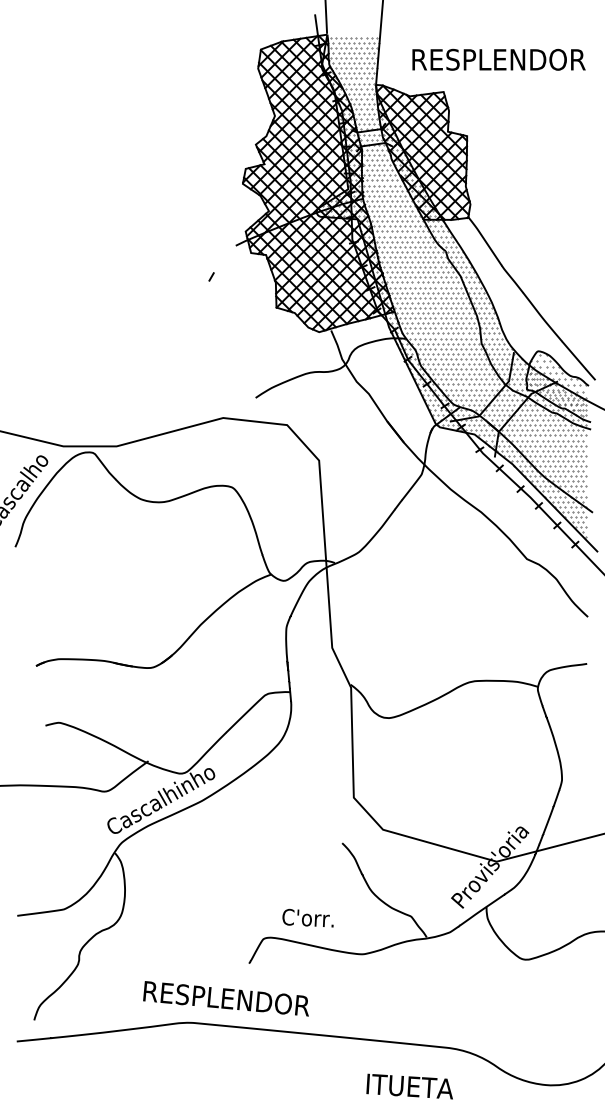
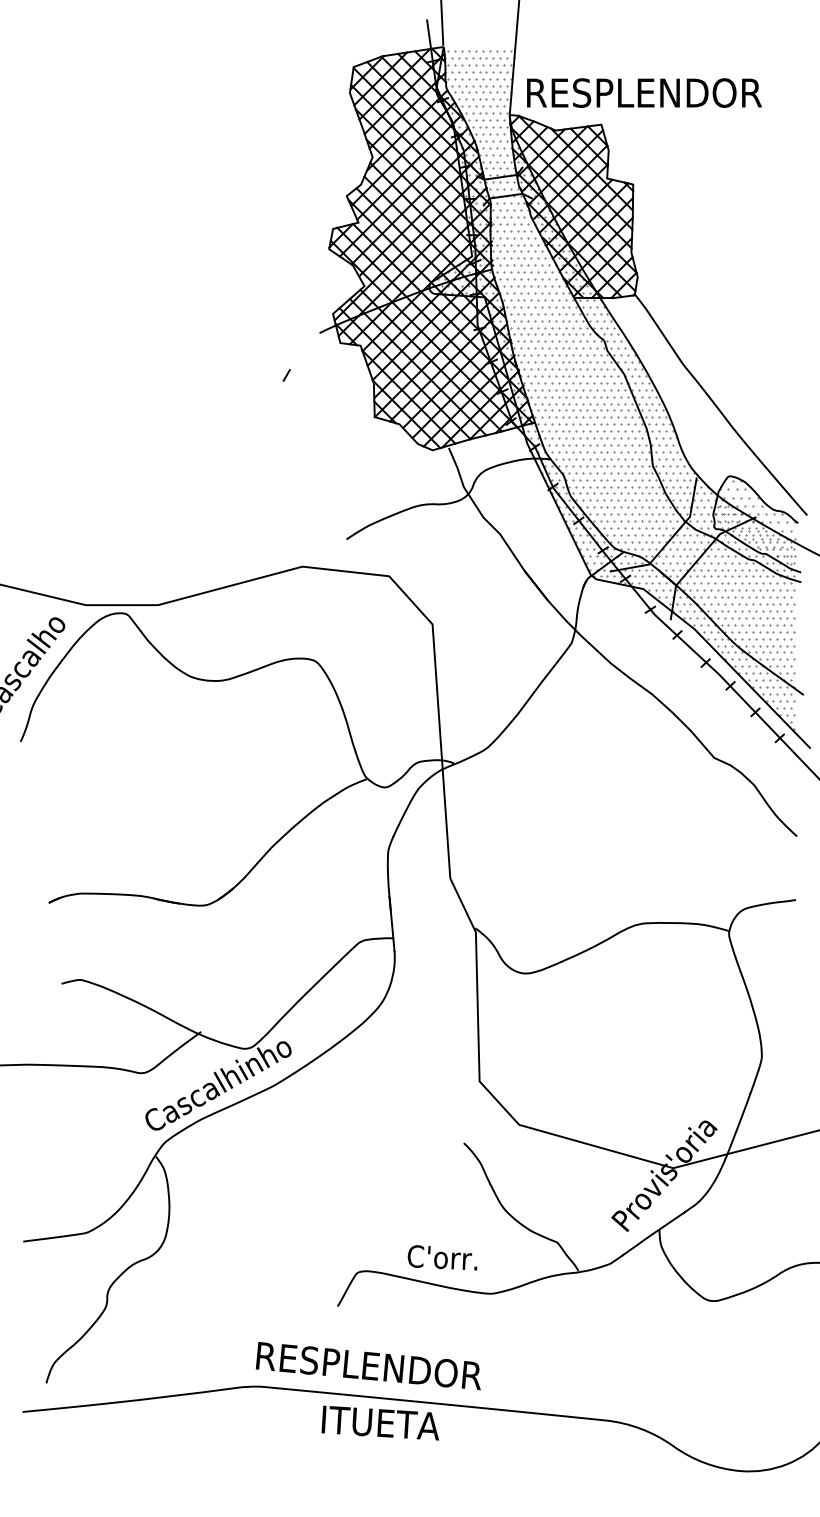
text: (499, 59) -> (644, 92), moved
text: (308, 917) -> (442, 1257), moved
text: (225, 999) -> (367, 1366), moved
text: (409, 1086) -> (380, 1422), moved

